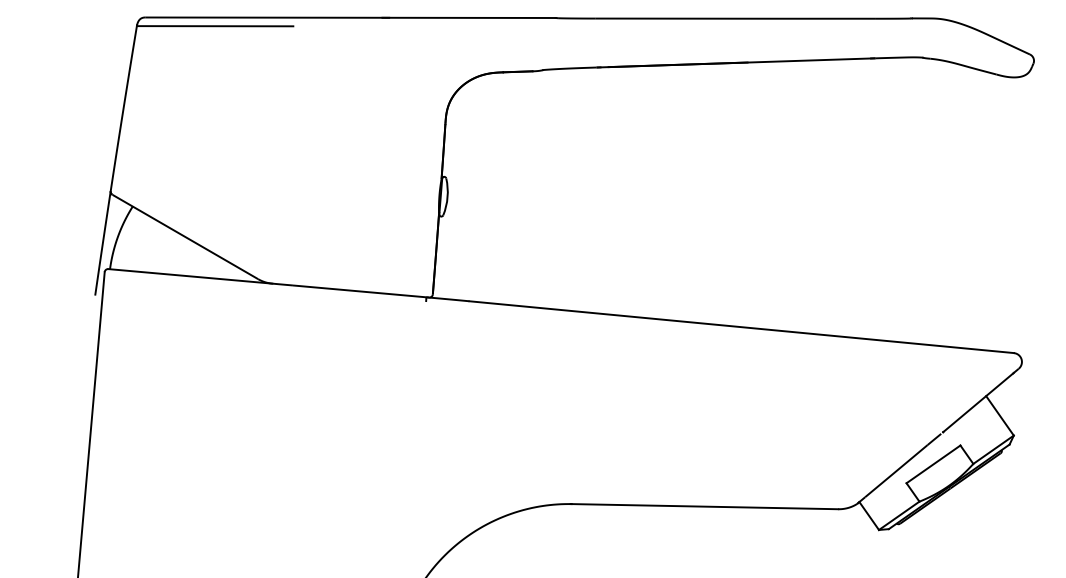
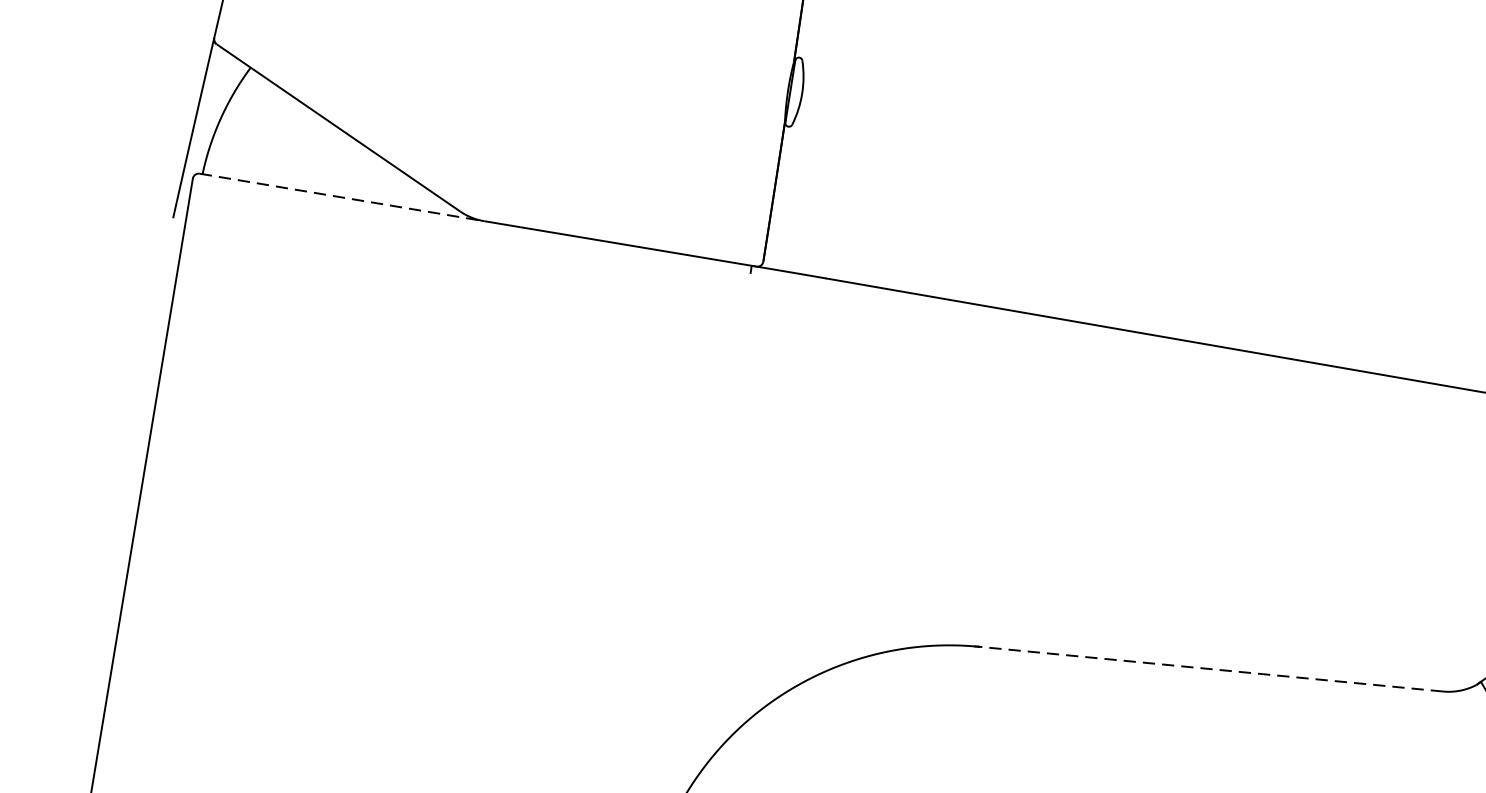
line: (190, 276) -> (342, 197), solid -> dashed
line: (705, 506) -> (1211, 668), solid -> dashed

